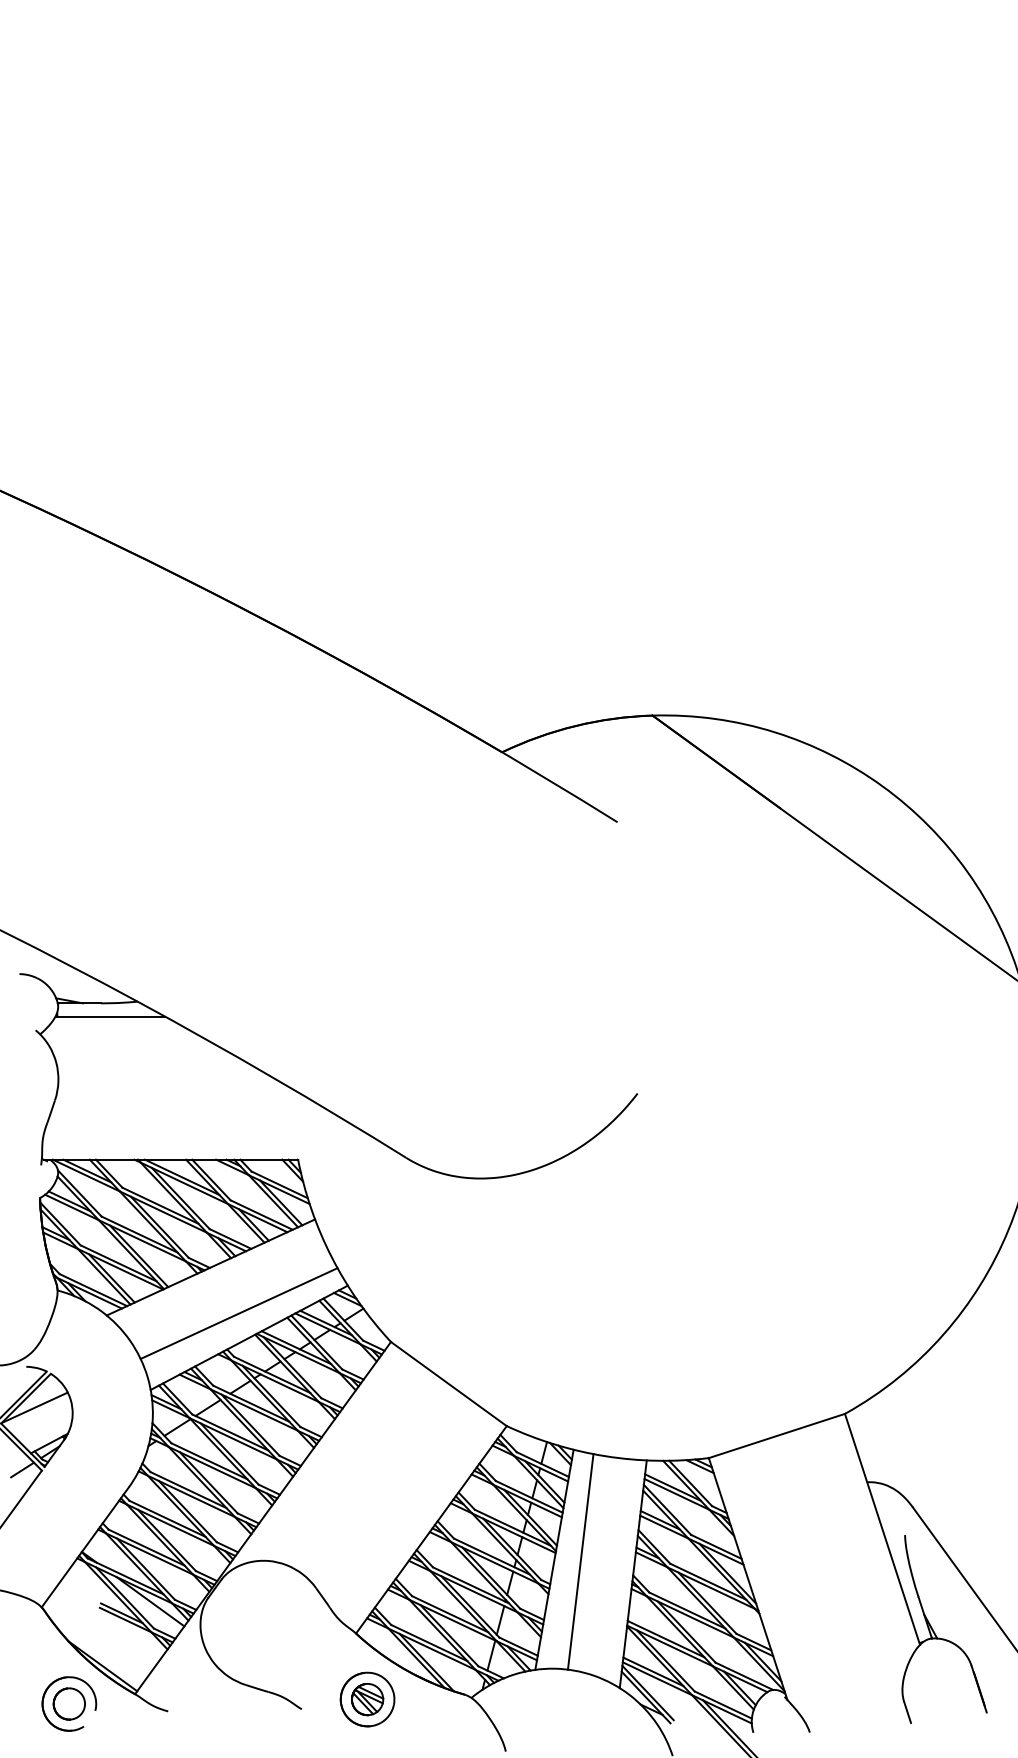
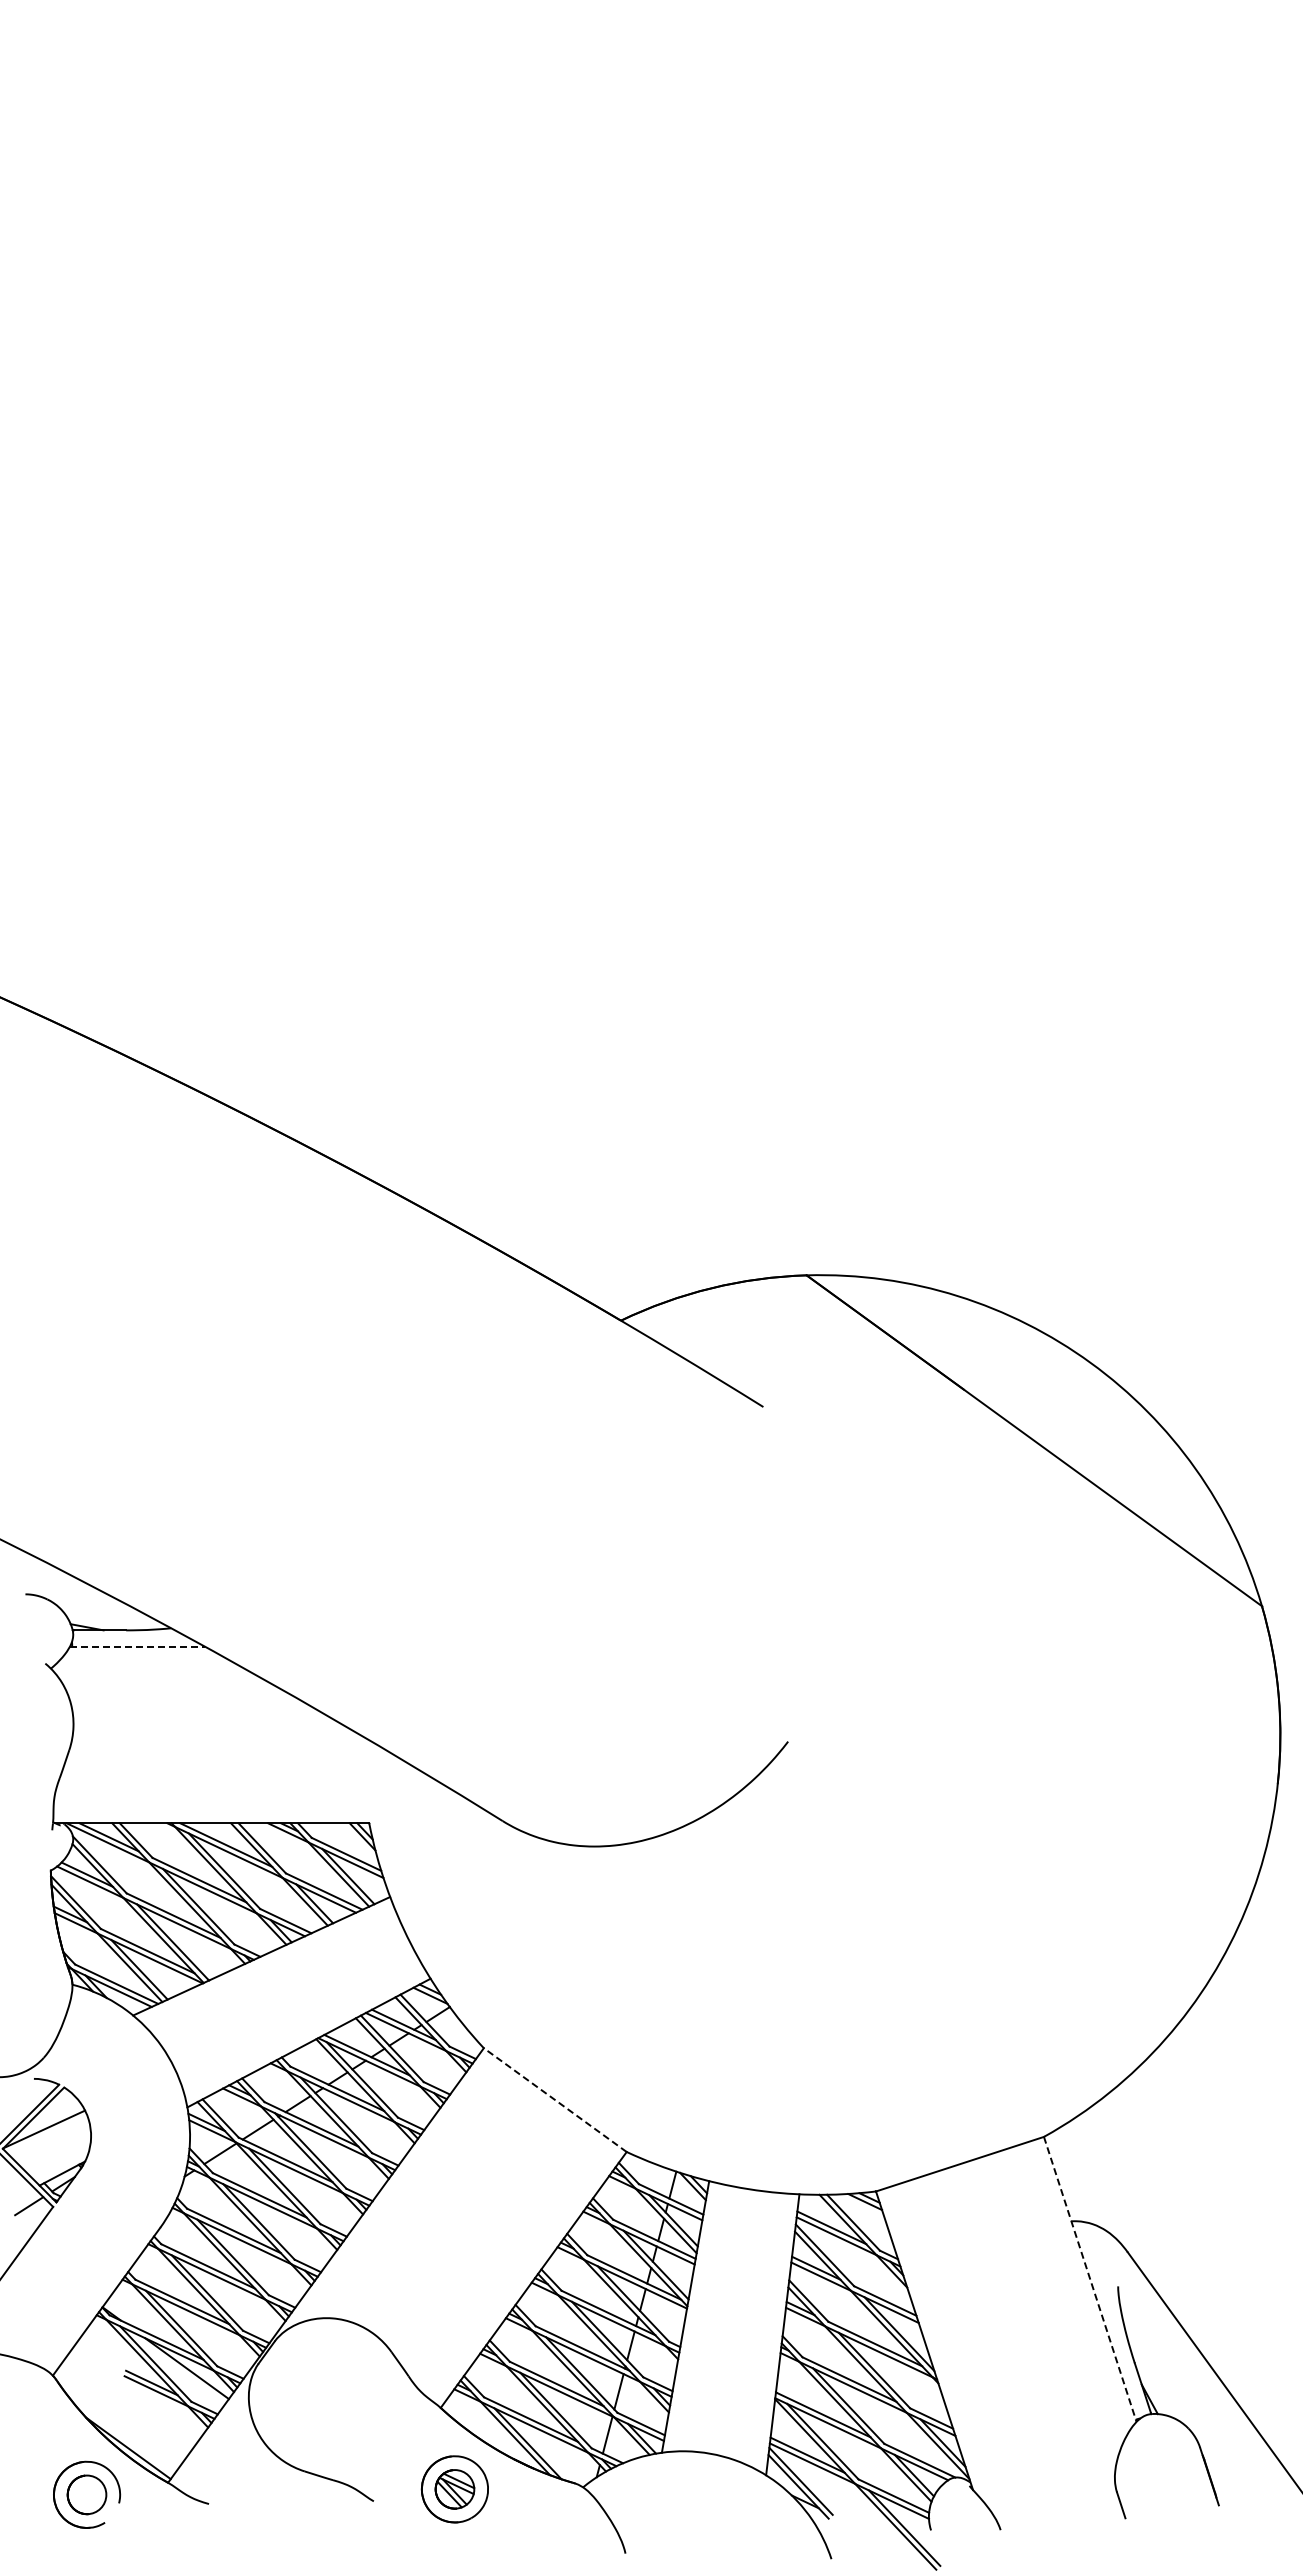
line: (110, 1016) -> (137, 1646), solid -> dashed
line: (239, 1313) -> (296, 2013), removed
line: (448, 1383) -> (554, 2099), solid -> dashed
line: (882, 1529) -> (1090, 2279), solid -> dashed
line: (580, 1561) -> (717, 2319), removed

